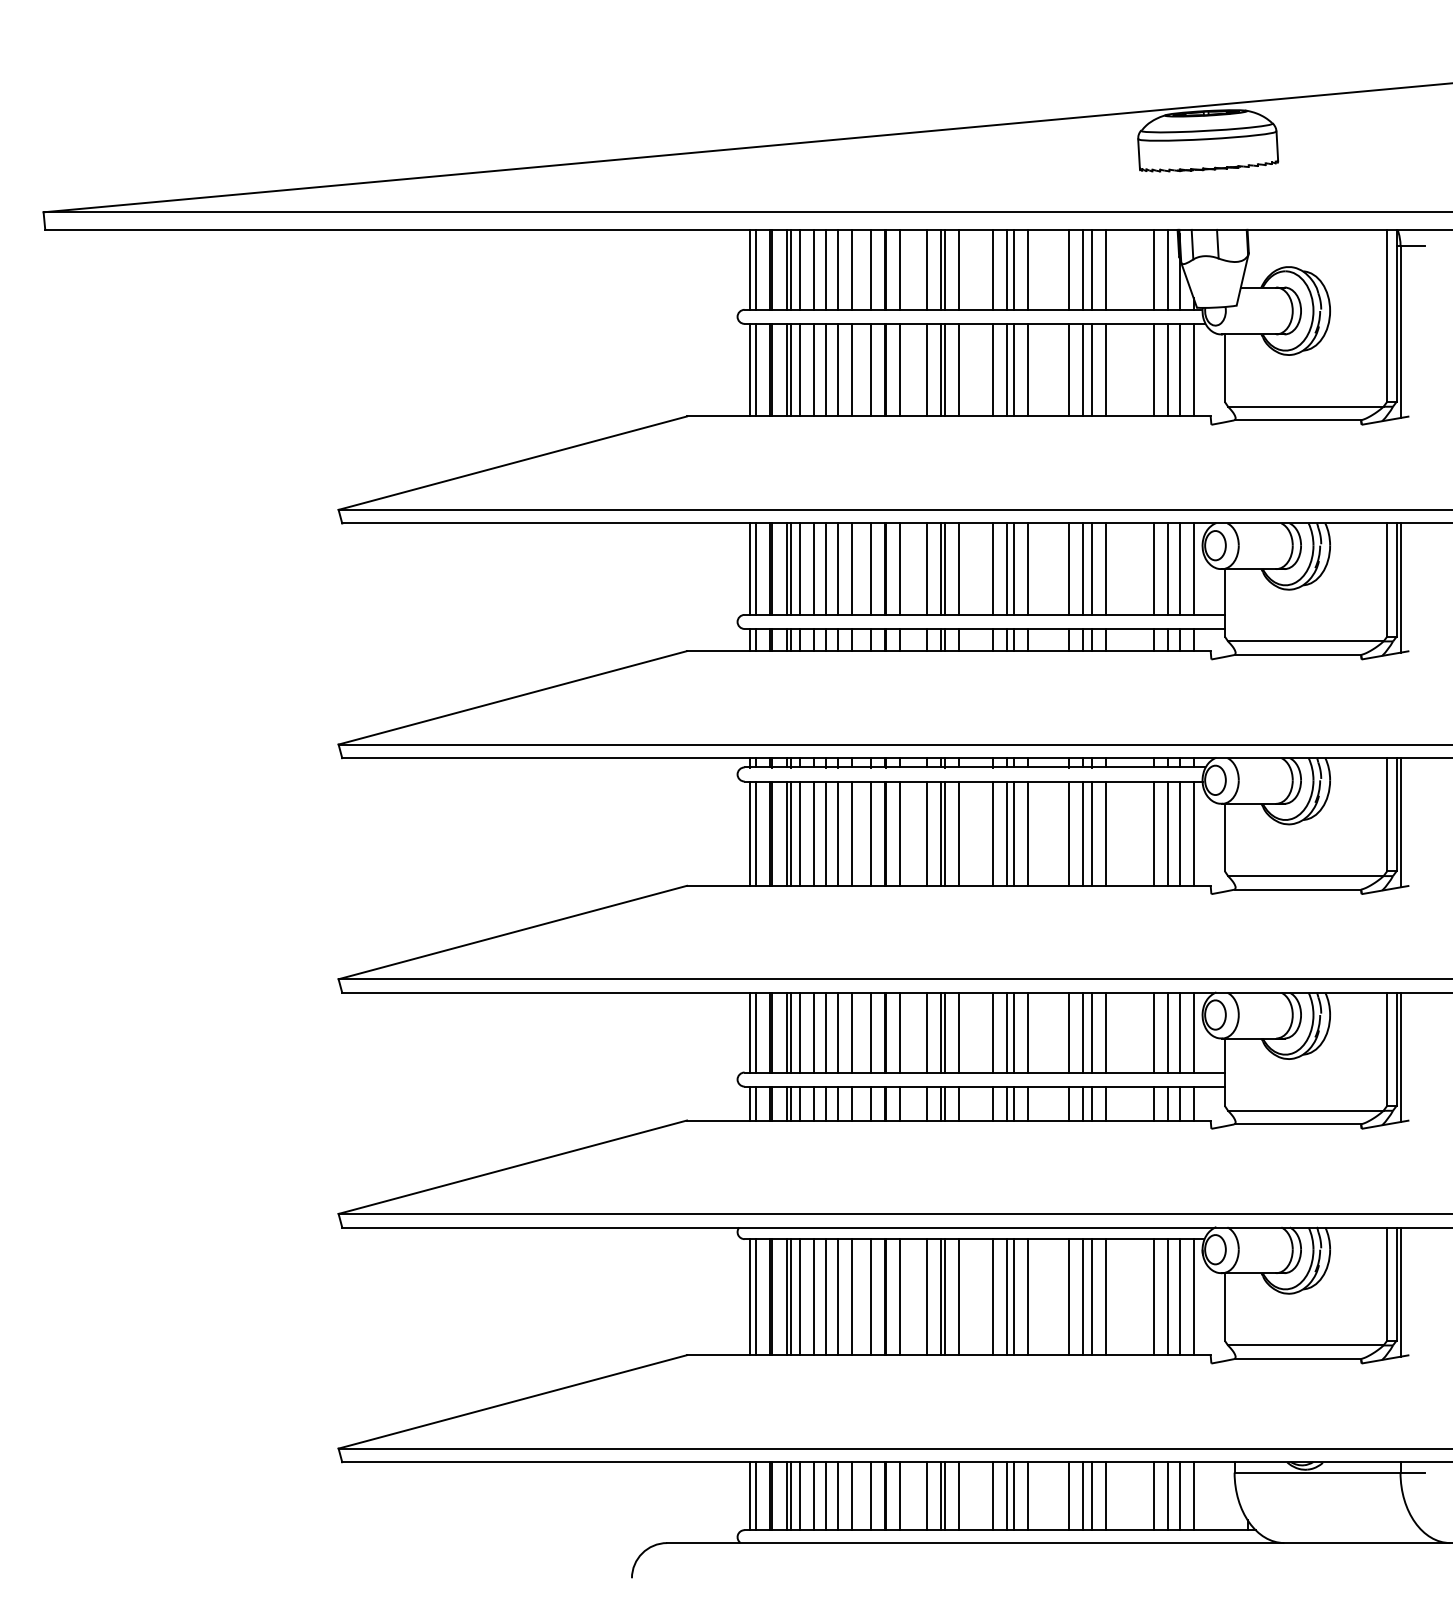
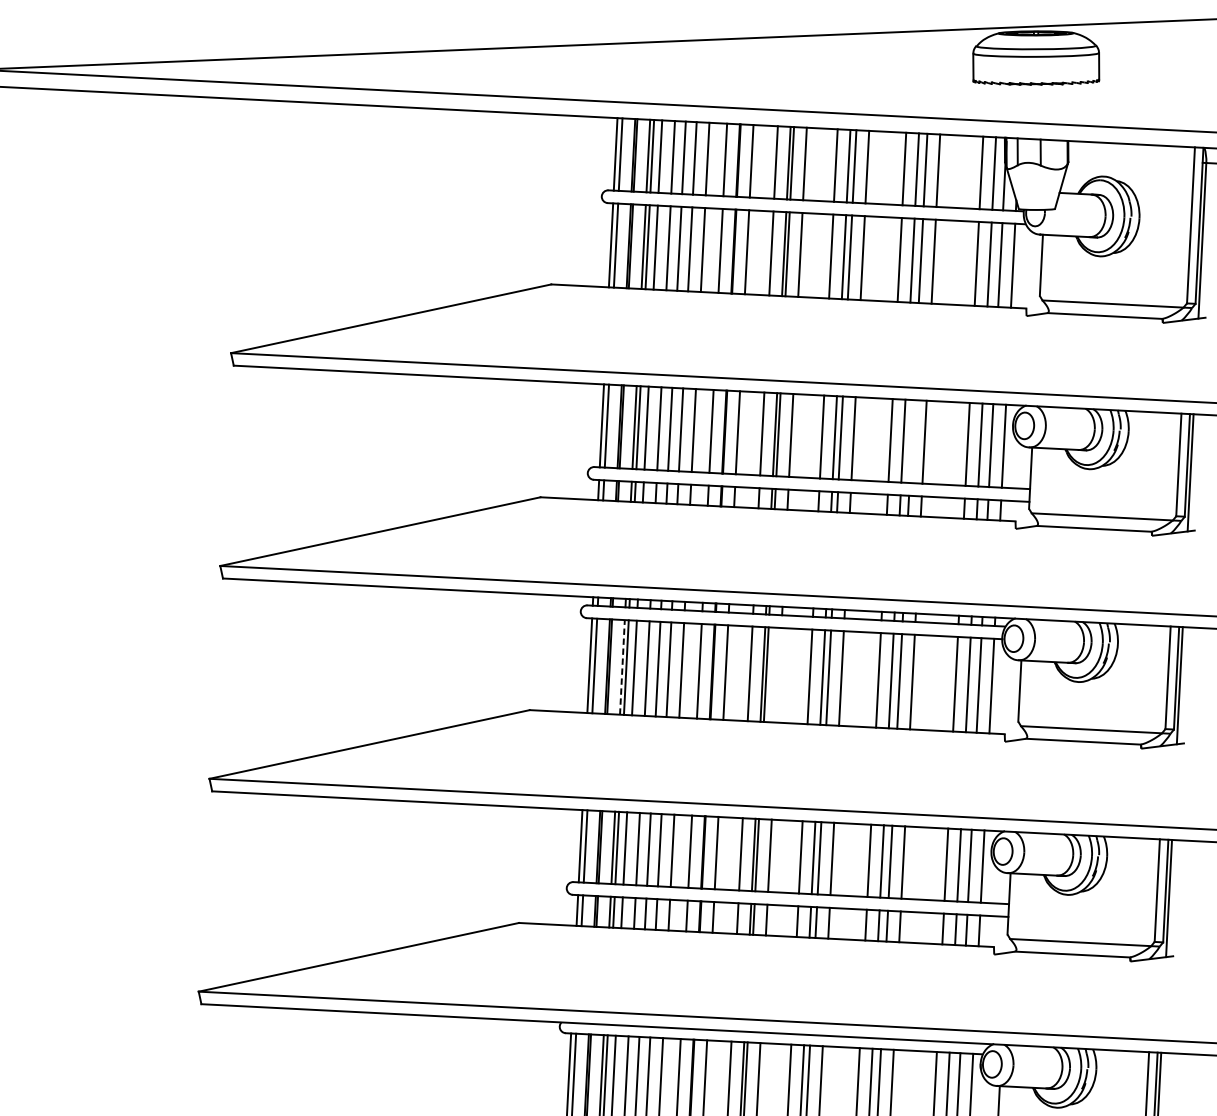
line: (1092, 568) -> (912, 440), removed
line: (786, 833) -> (622, 667), solid -> dashed
line: (959, 833) -> (779, 675), removed

